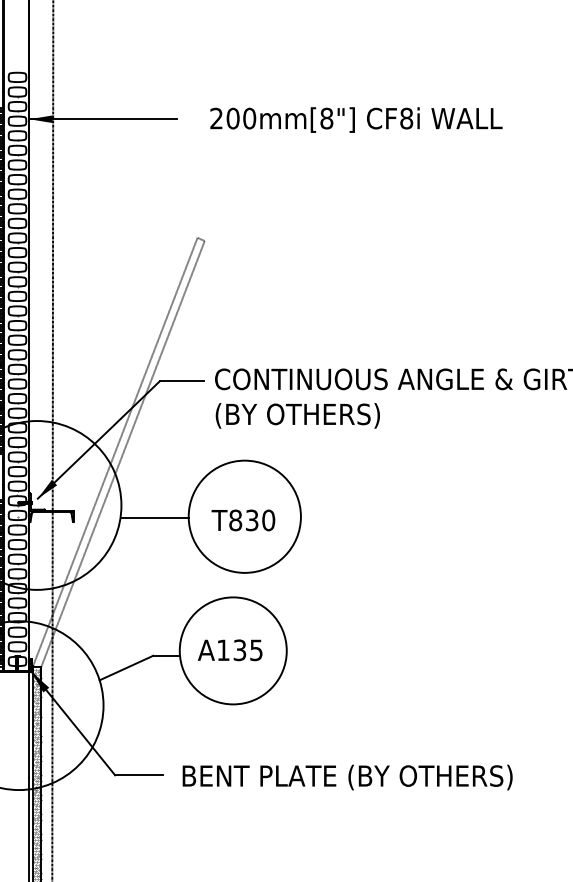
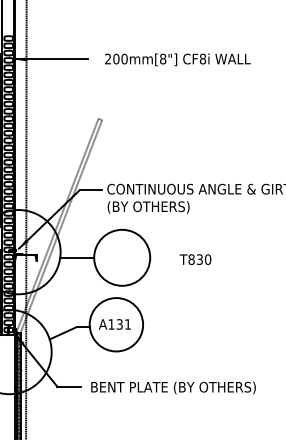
text: (243, 520) -> (195, 259), moved
text: (255, 650) -> (127, 324), A135 -> A131

